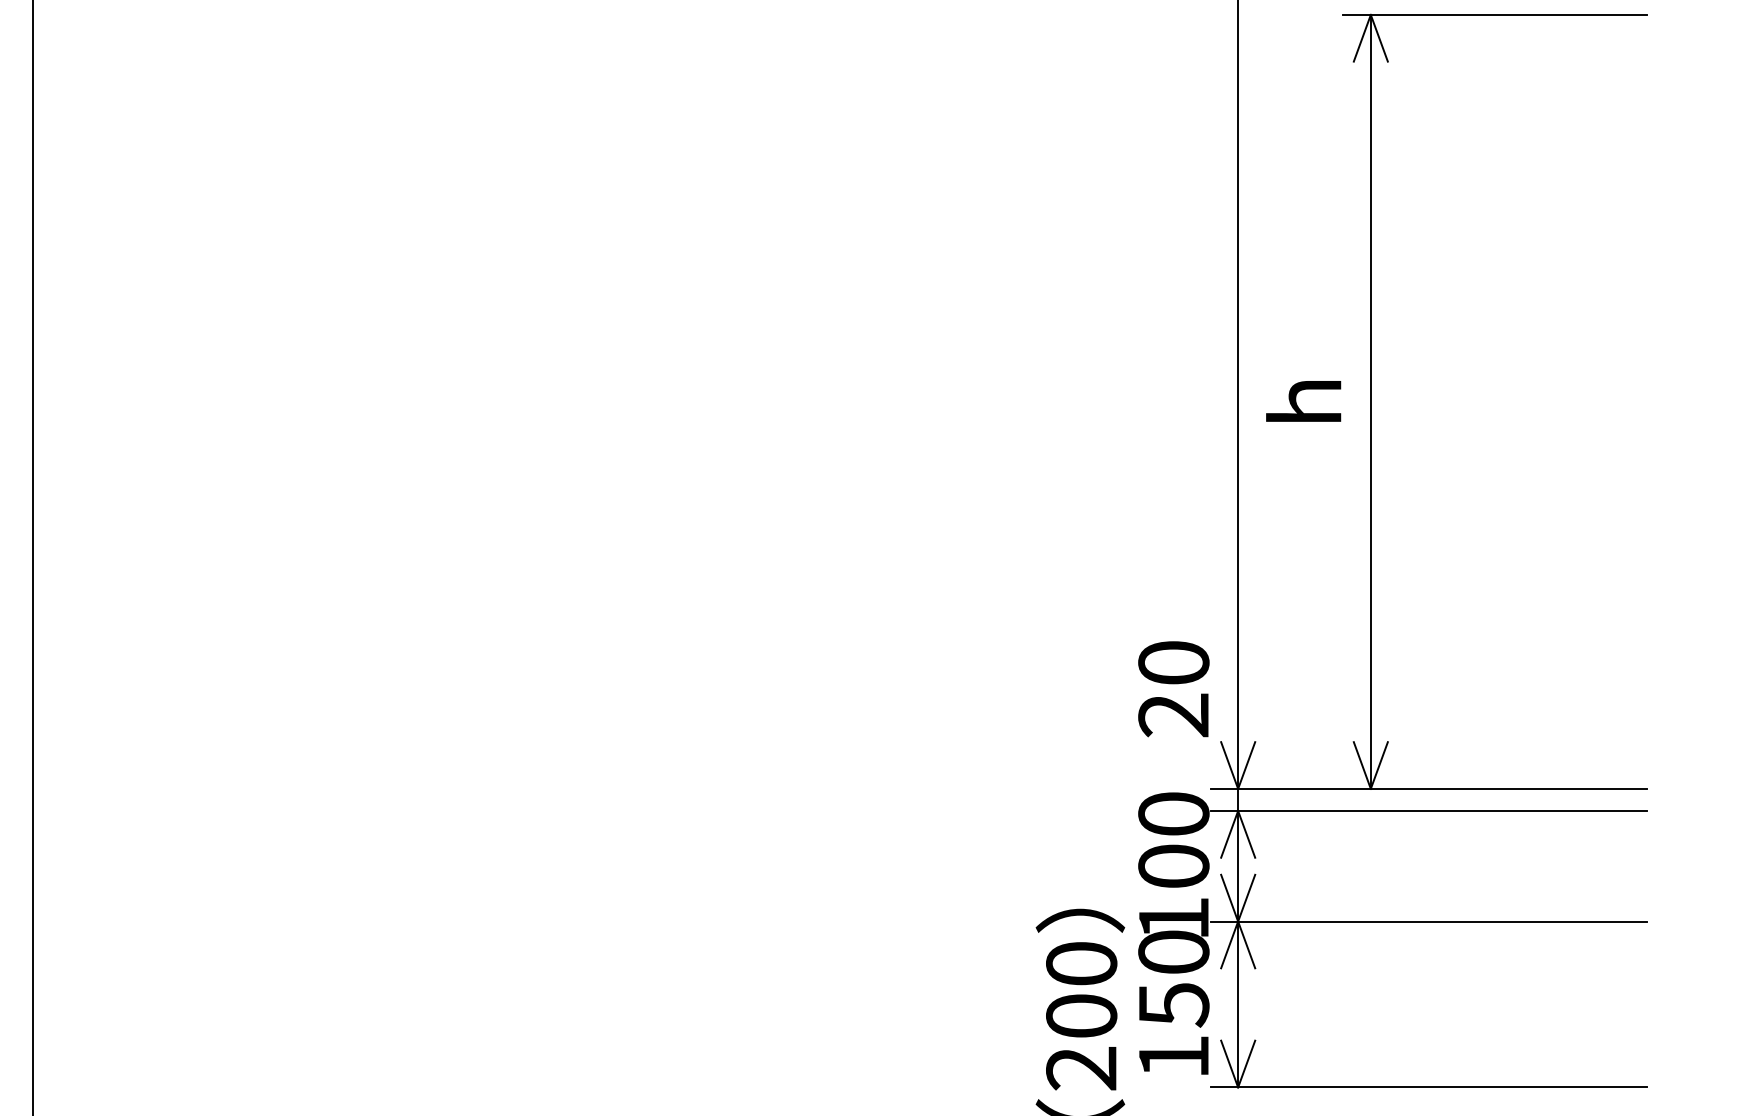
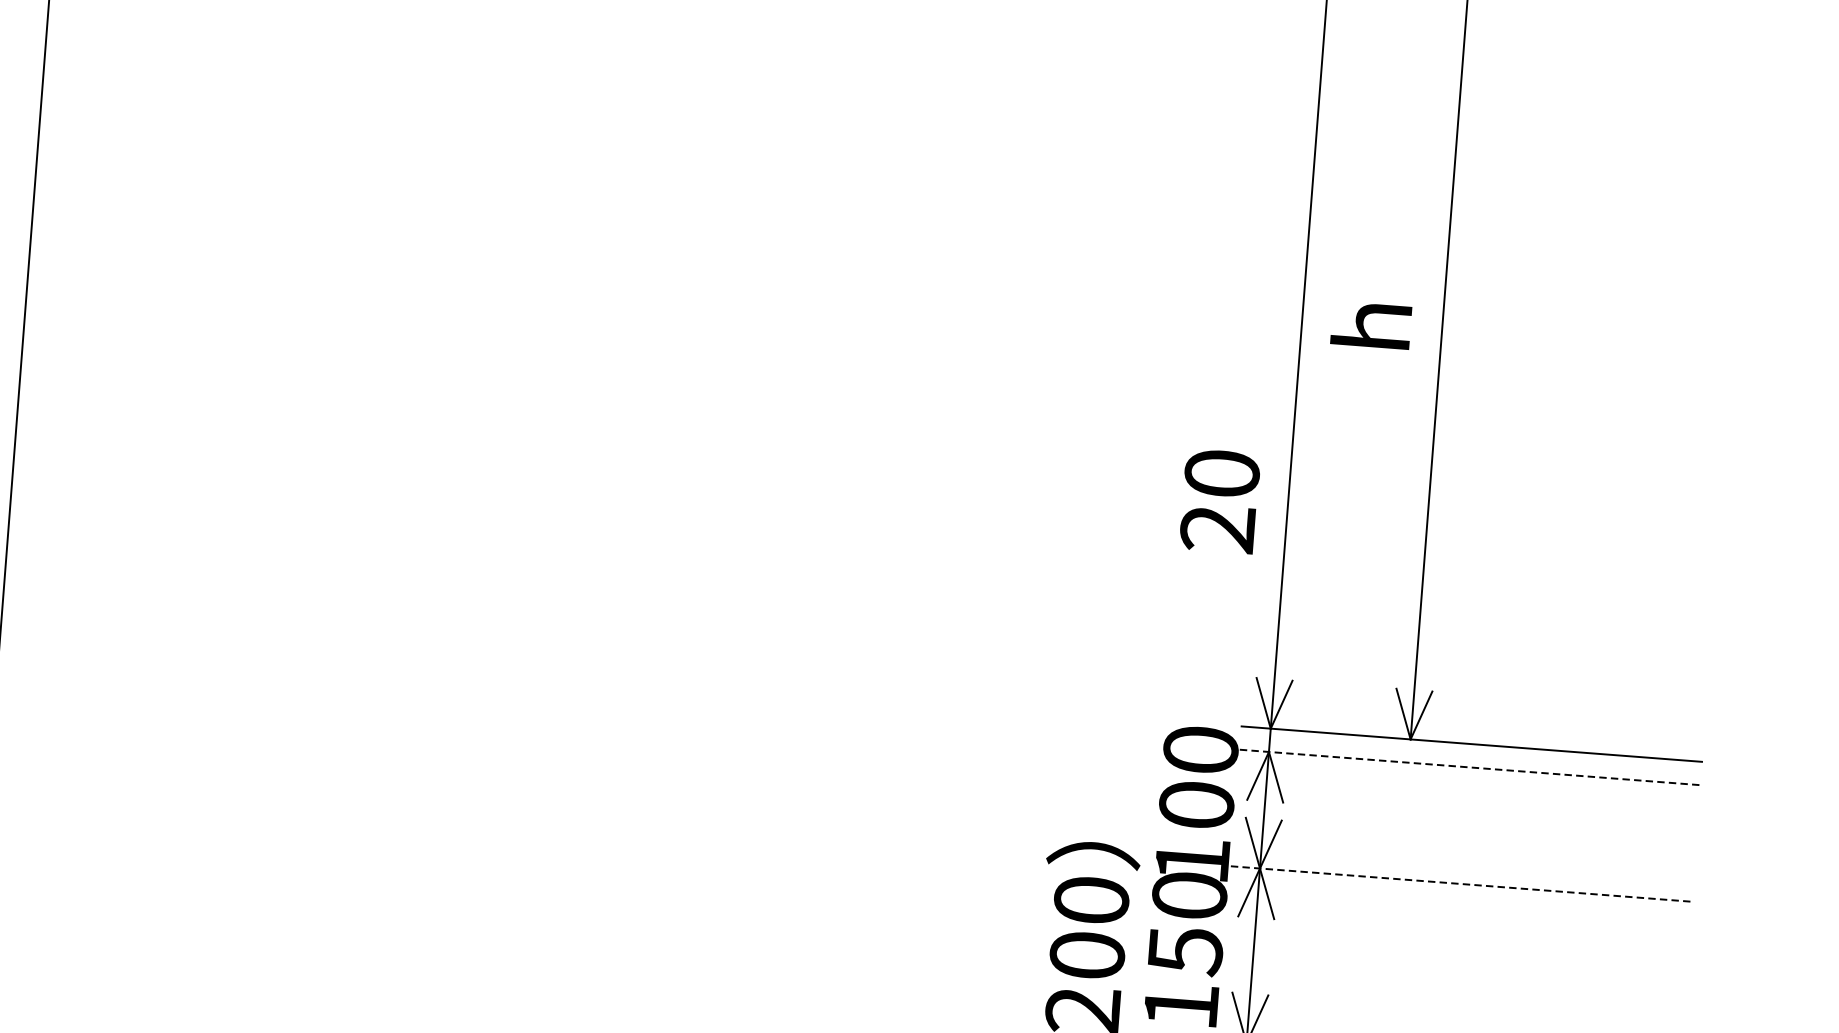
text: (1173, 689) -> (1219, 501), moved
line: (1429, 811) -> (1470, 767), solid -> dashed
line: (1429, 921) -> (1461, 883), solid -> dashed

